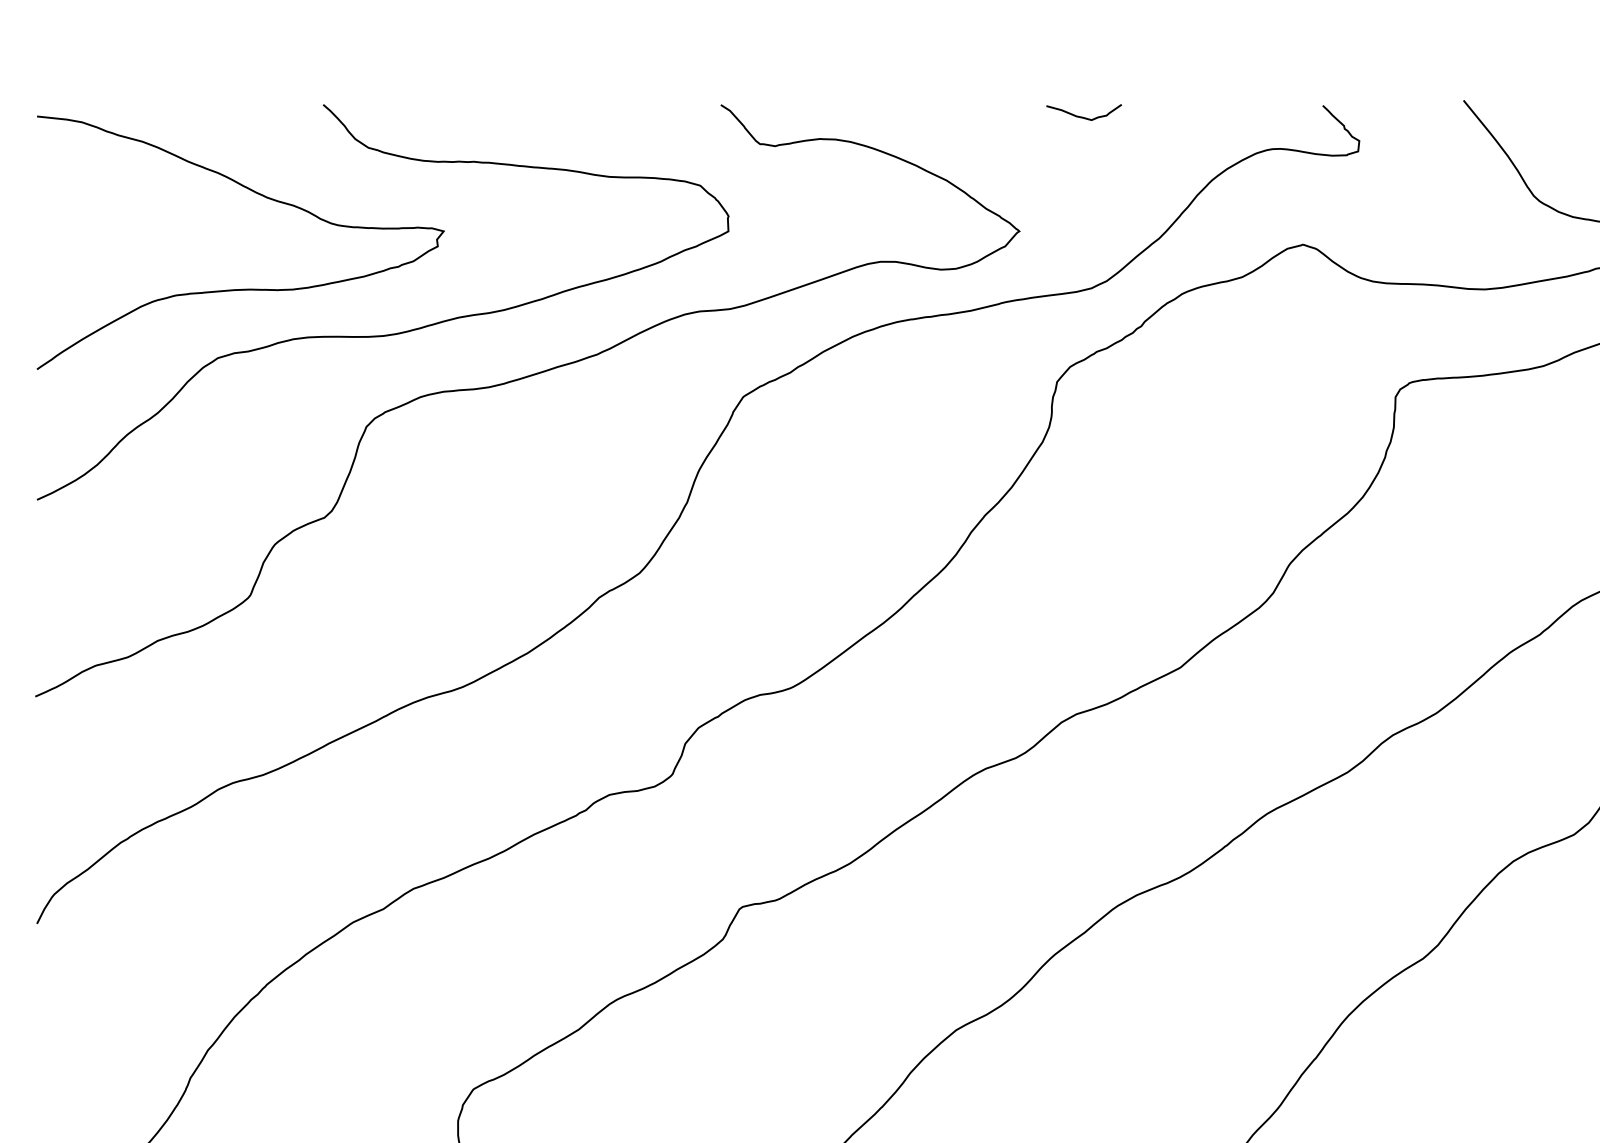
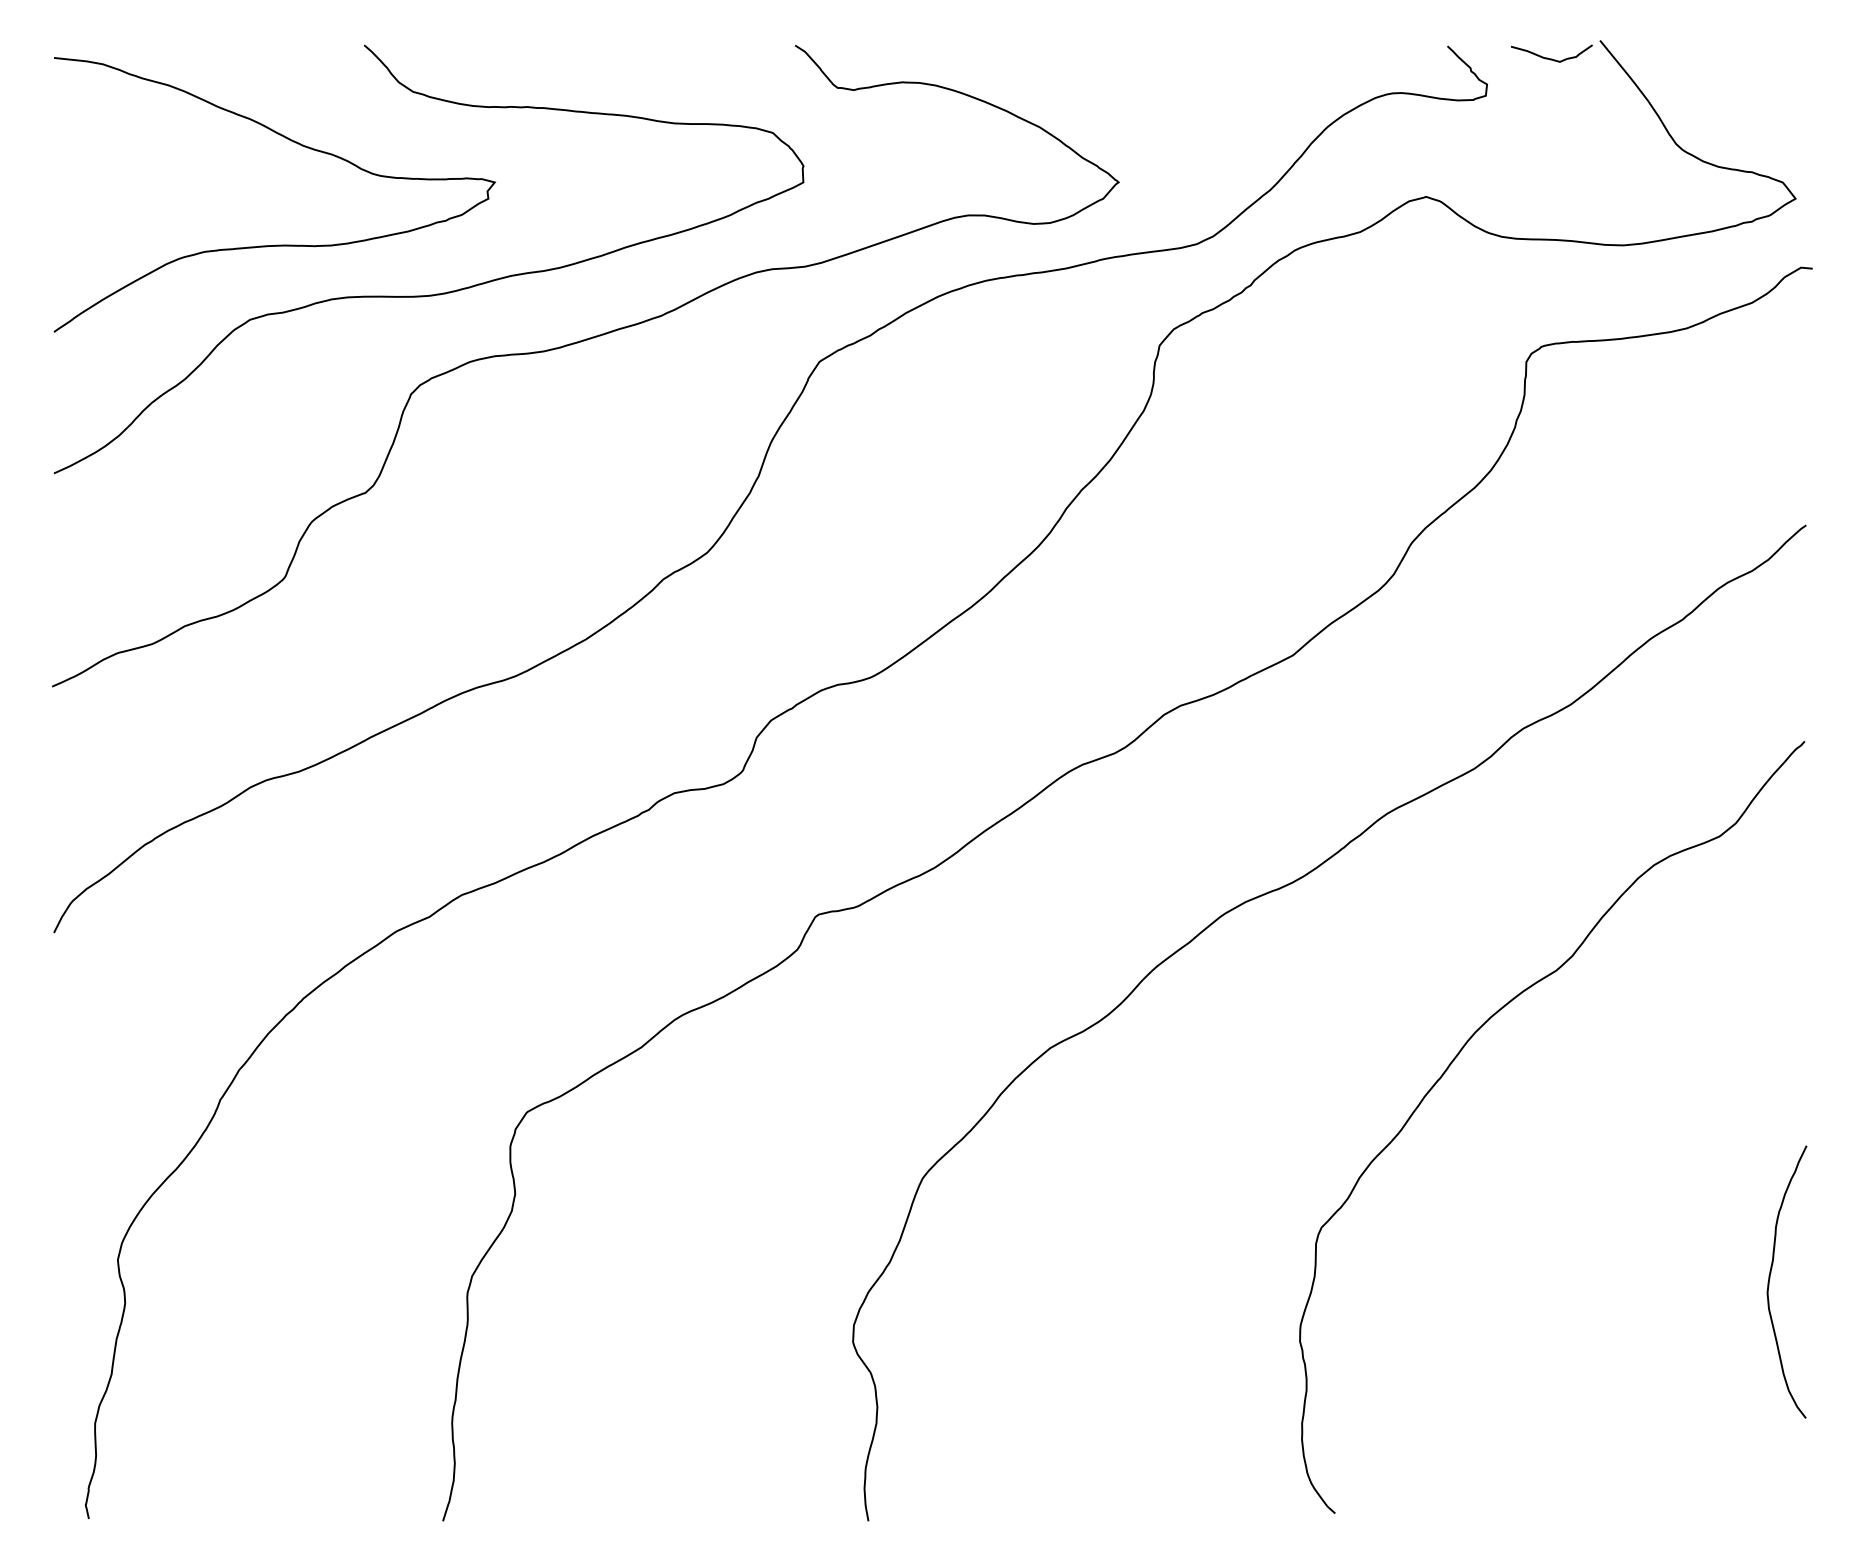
curve: (1083, 117) -> (1551, 58), moved

